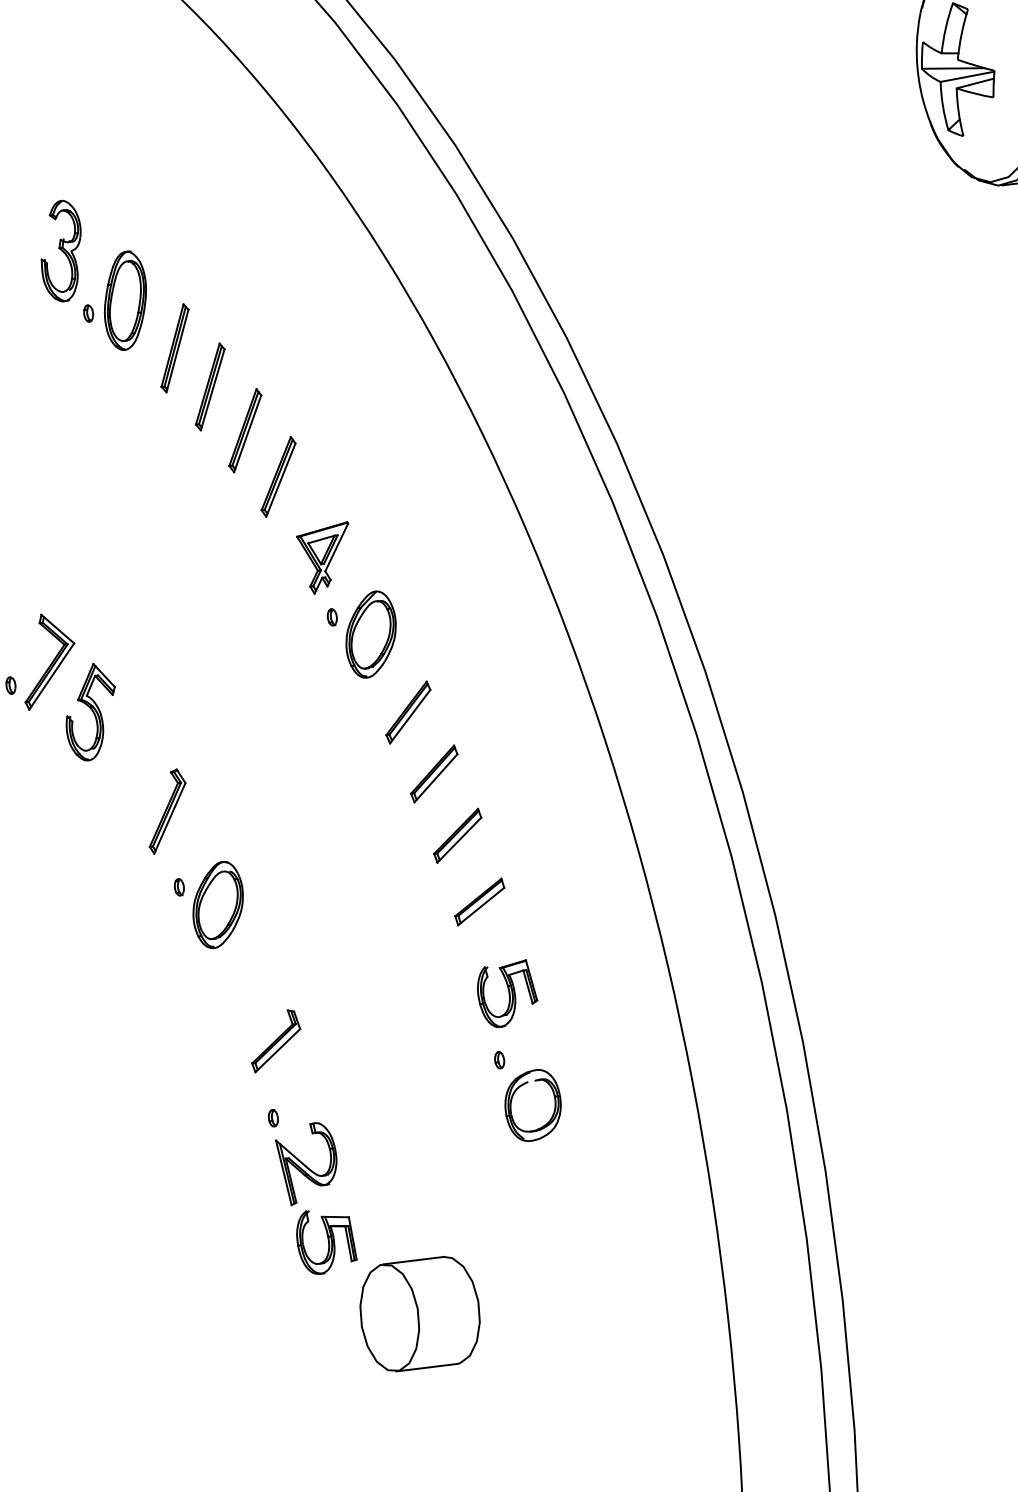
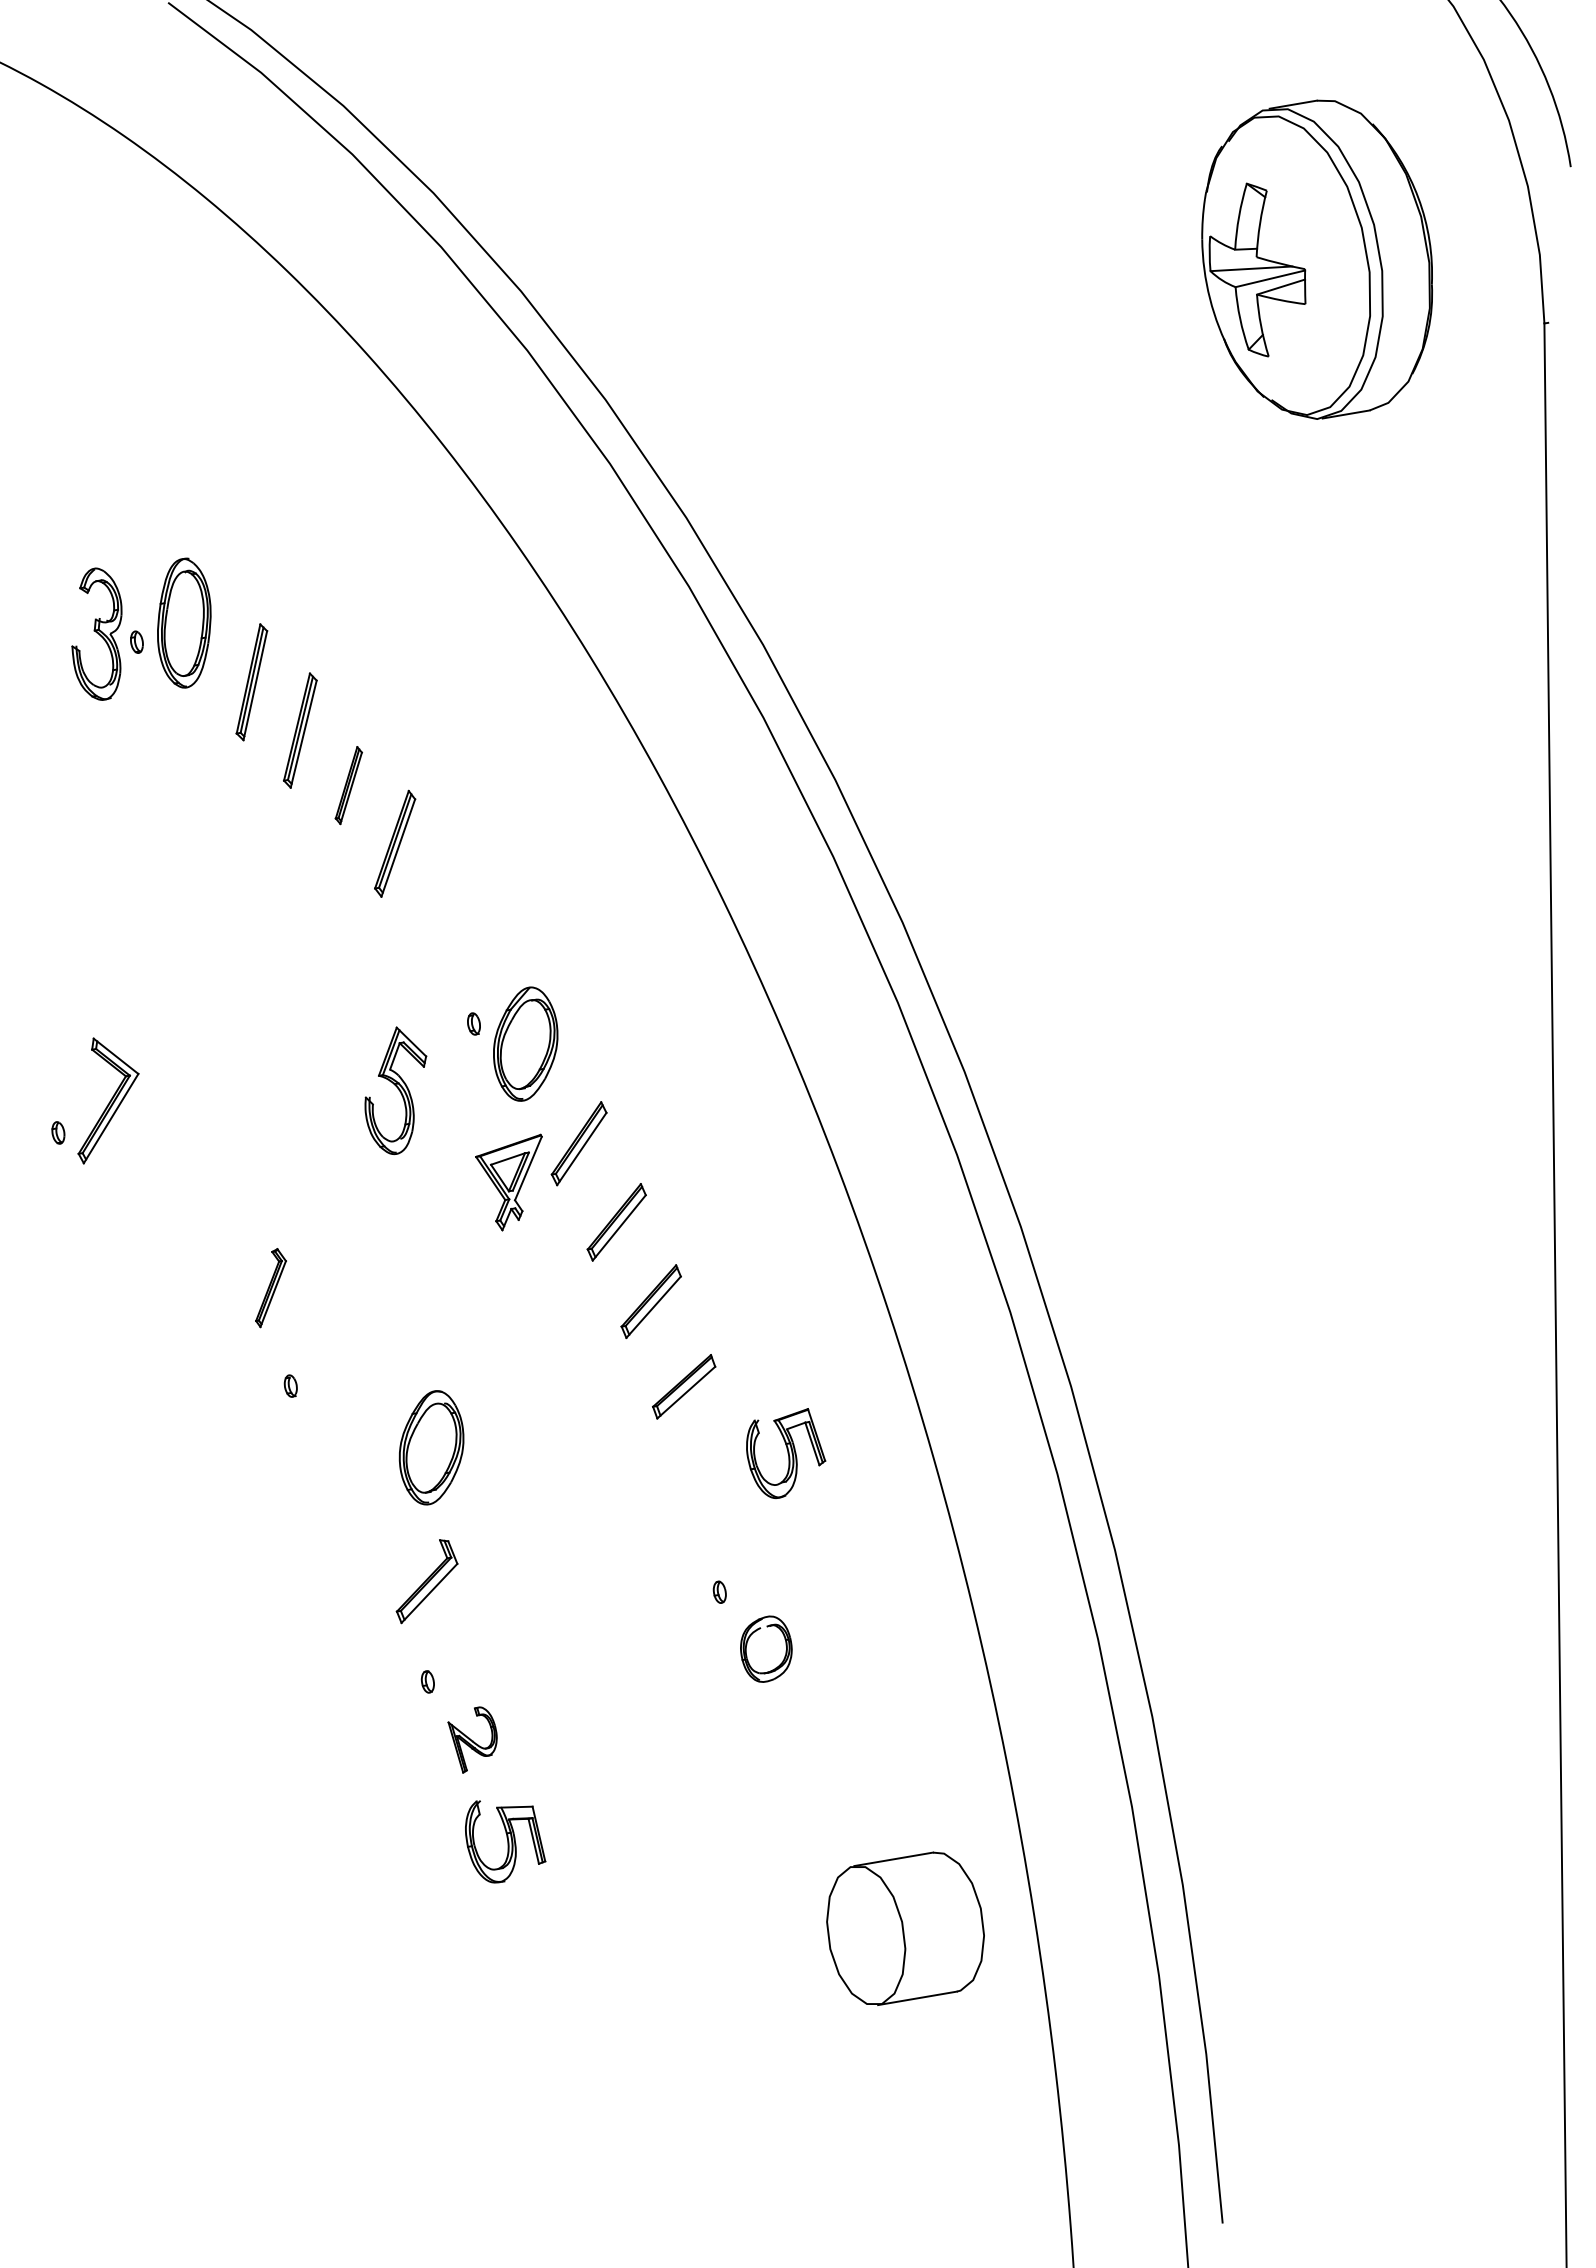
part: (60, 250) -> (96, 633), moved
part: (245, 430) -> (348, 785), size x0.7
part: (321, 557) -> (508, 1182), moved
part: (90, 711) -> (395, 1090), moved
part: (167, 811) -> (270, 1287), size x0.7
part: (218, 904) -> (431, 1447), moved
part: (507, 993) -> (786, 1453), moved
part: (533, 1104) -> (766, 1648), size x0.7
part: (305, 1163) -> (472, 1739), size x0.6
part: (420, 1313) -> (905, 1928), moved

